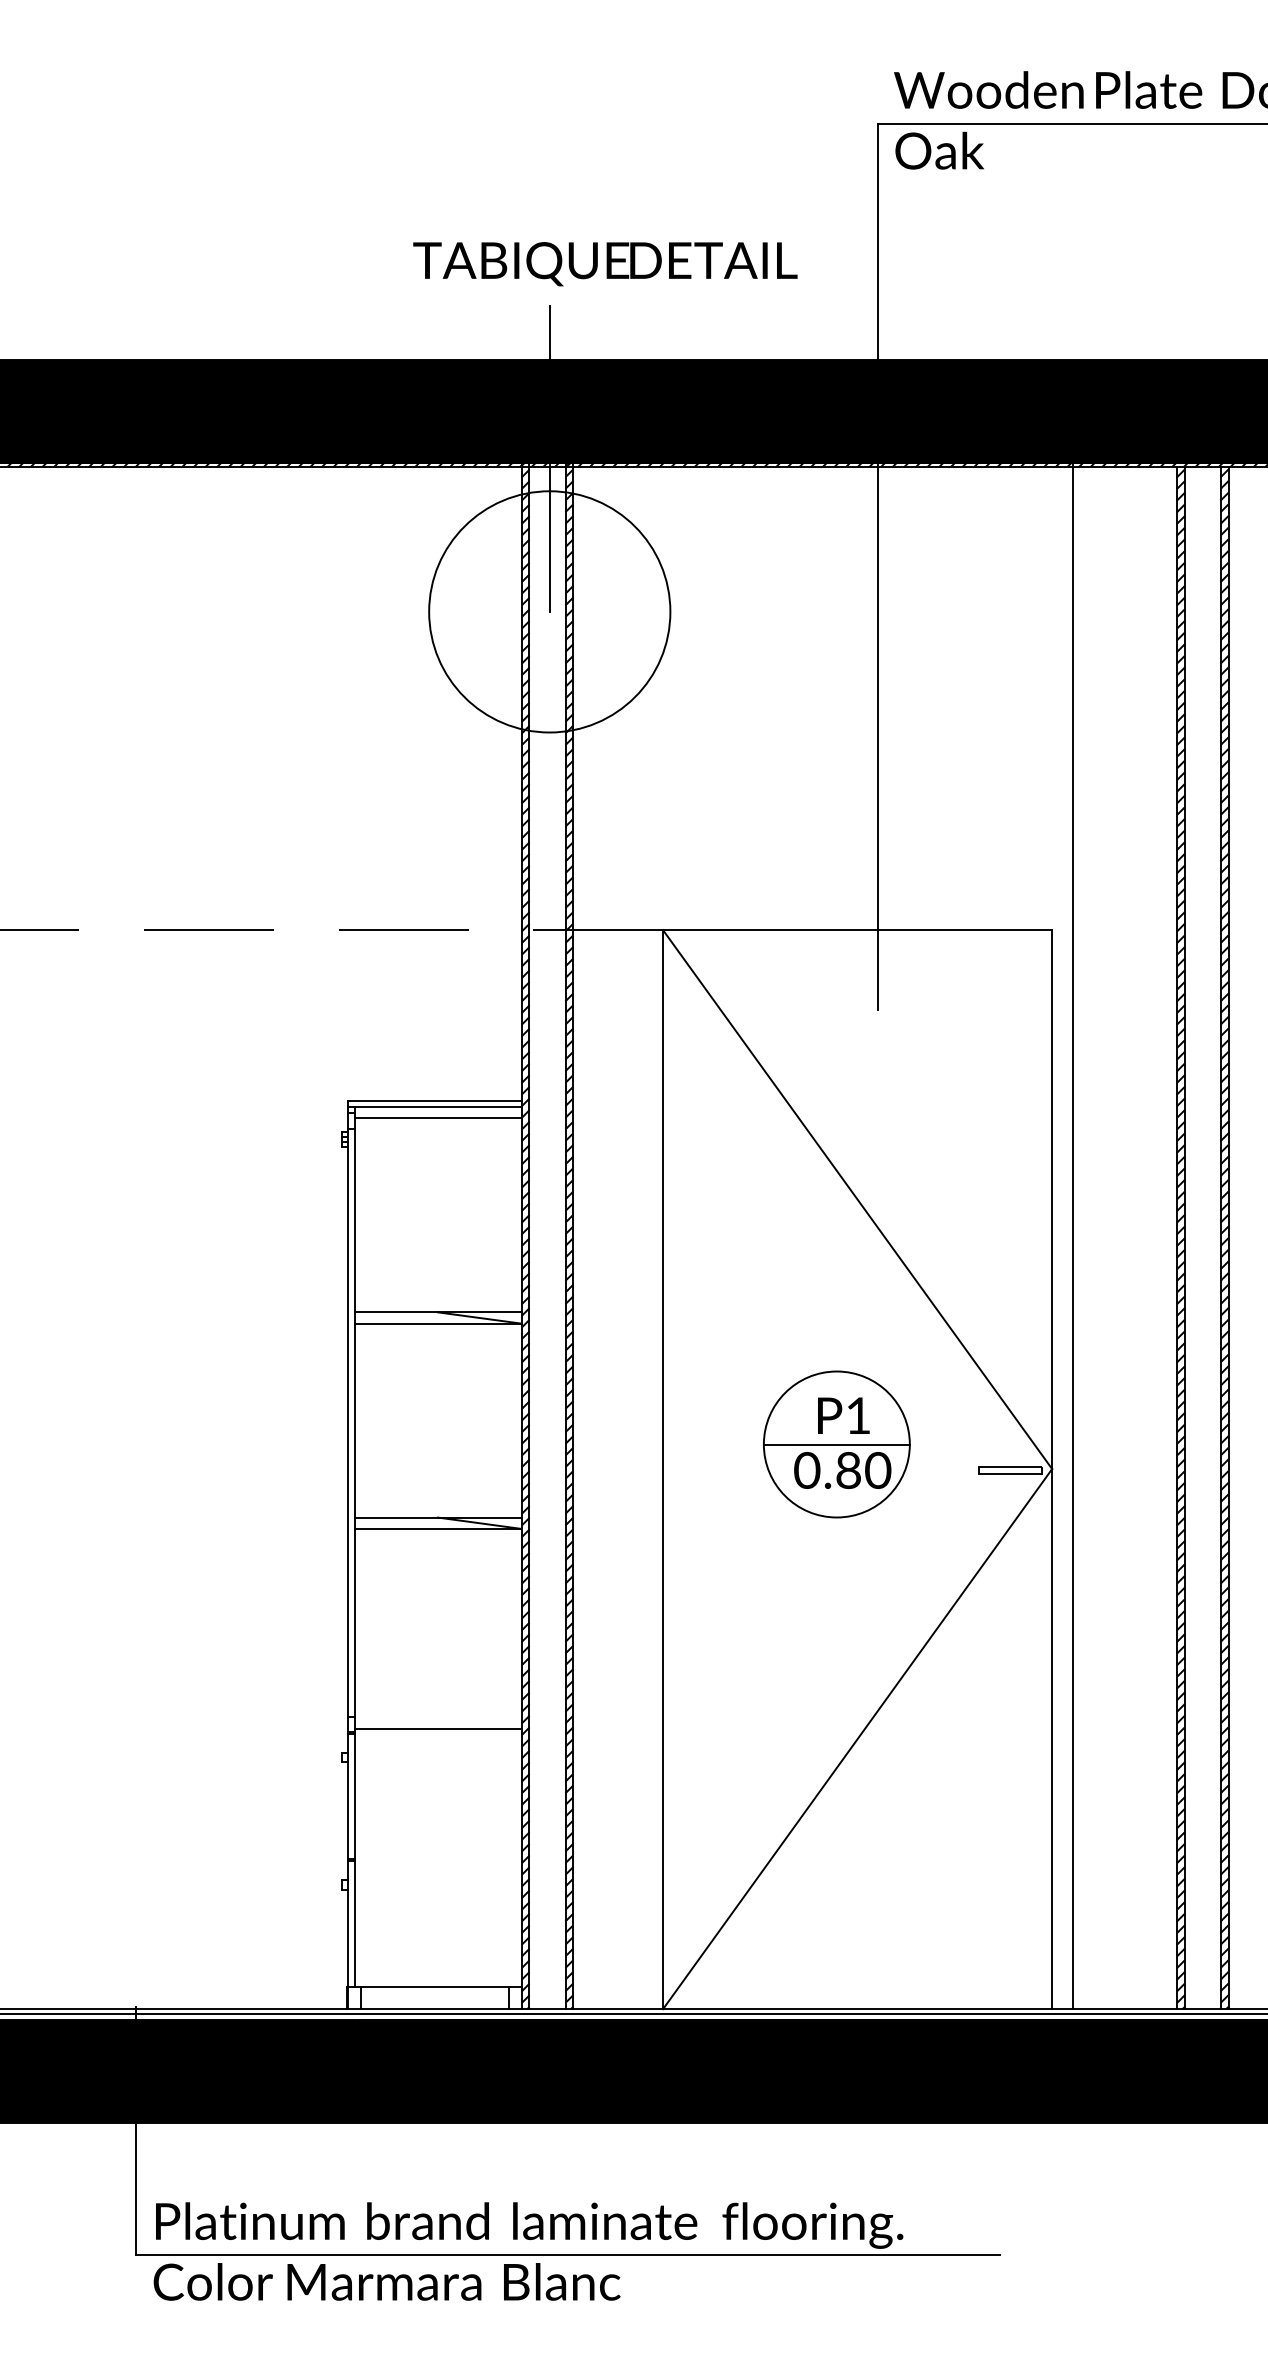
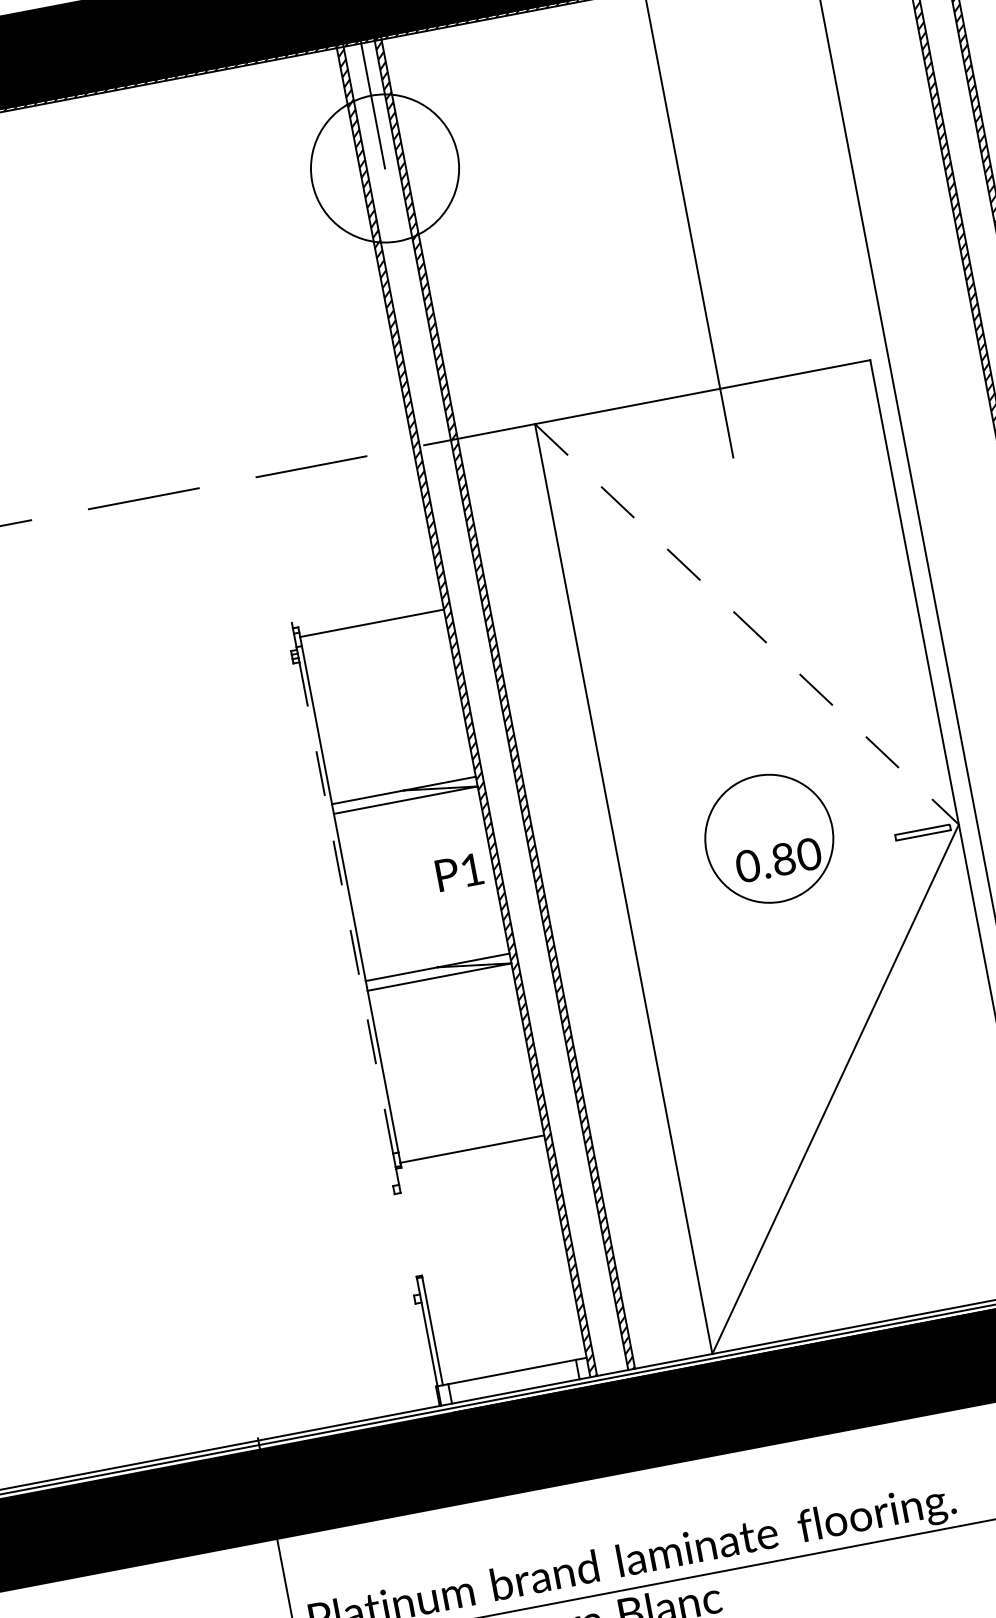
circle: (549, 611) -> (384, 168), size x0.7
line: (434, 1100) -> (366, 608), removed
line: (437, 1107) -> (369, 614), removed
line: (857, 1200) -> (747, 625), solid -> dashed
text: (843, 1415) -> (459, 872), moved
line: (348, 1431) -> (346, 907), solid -> dashed
line: (836, 1444) -> (769, 838), removed
line: (354, 1796) -> (411, 1221), removed
line: (348, 1810) -> (408, 1234), removed

